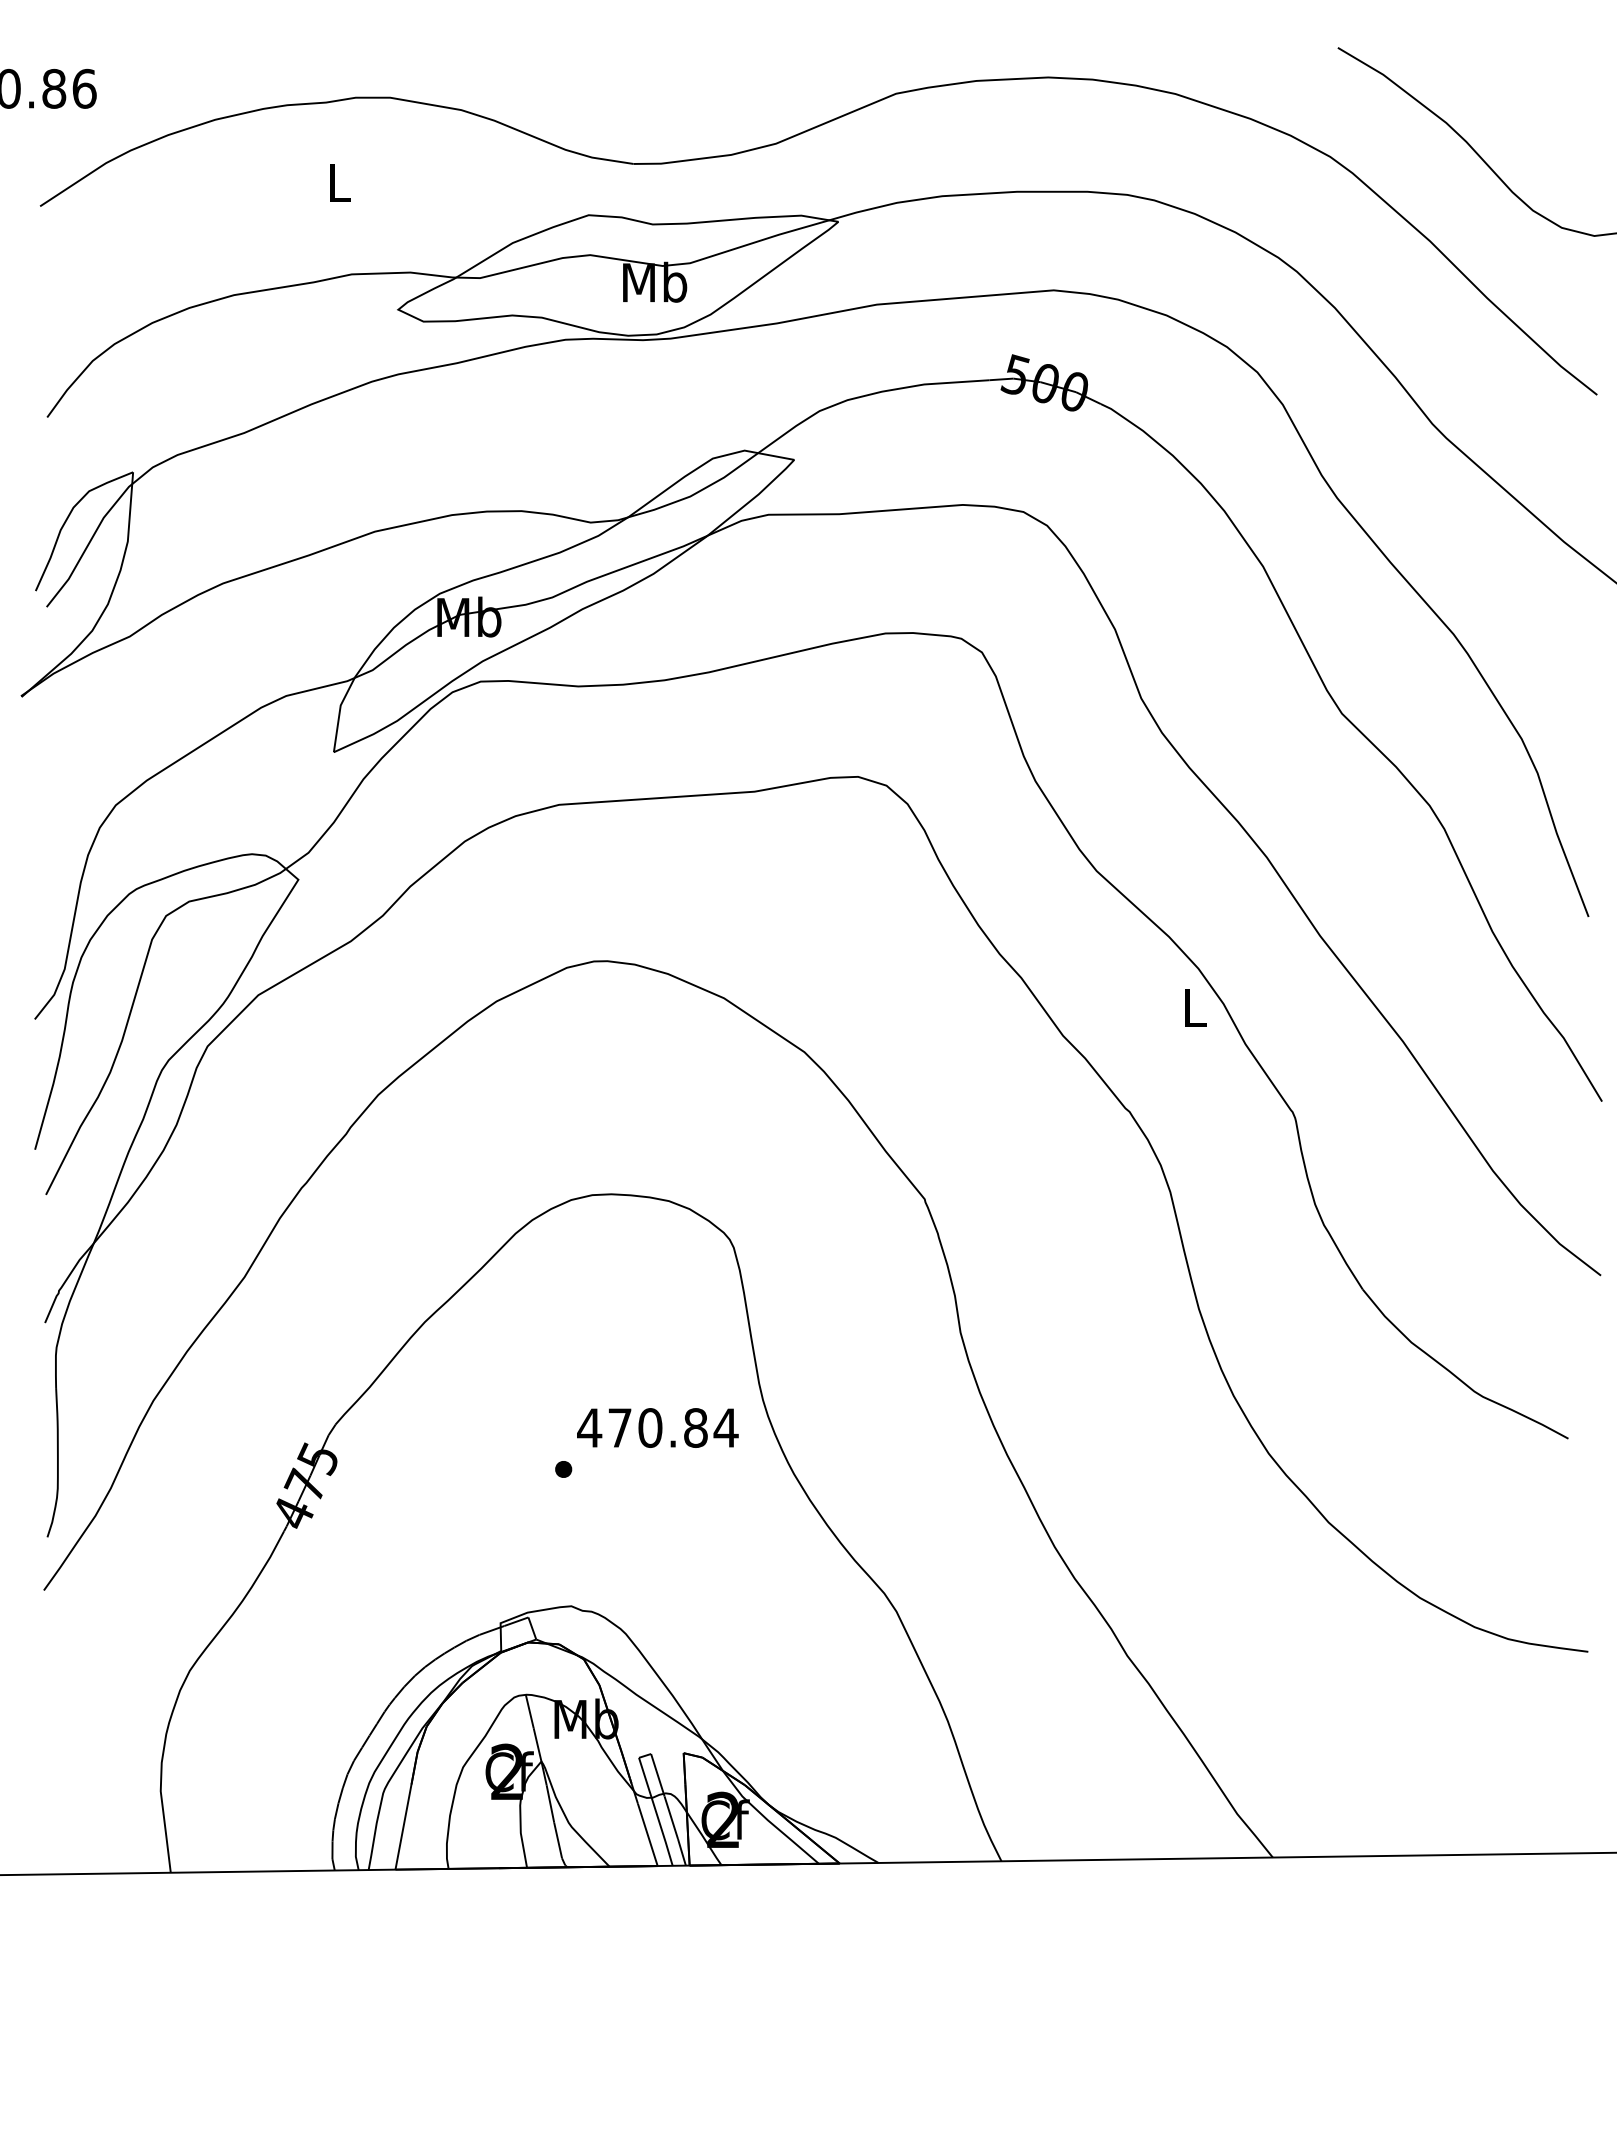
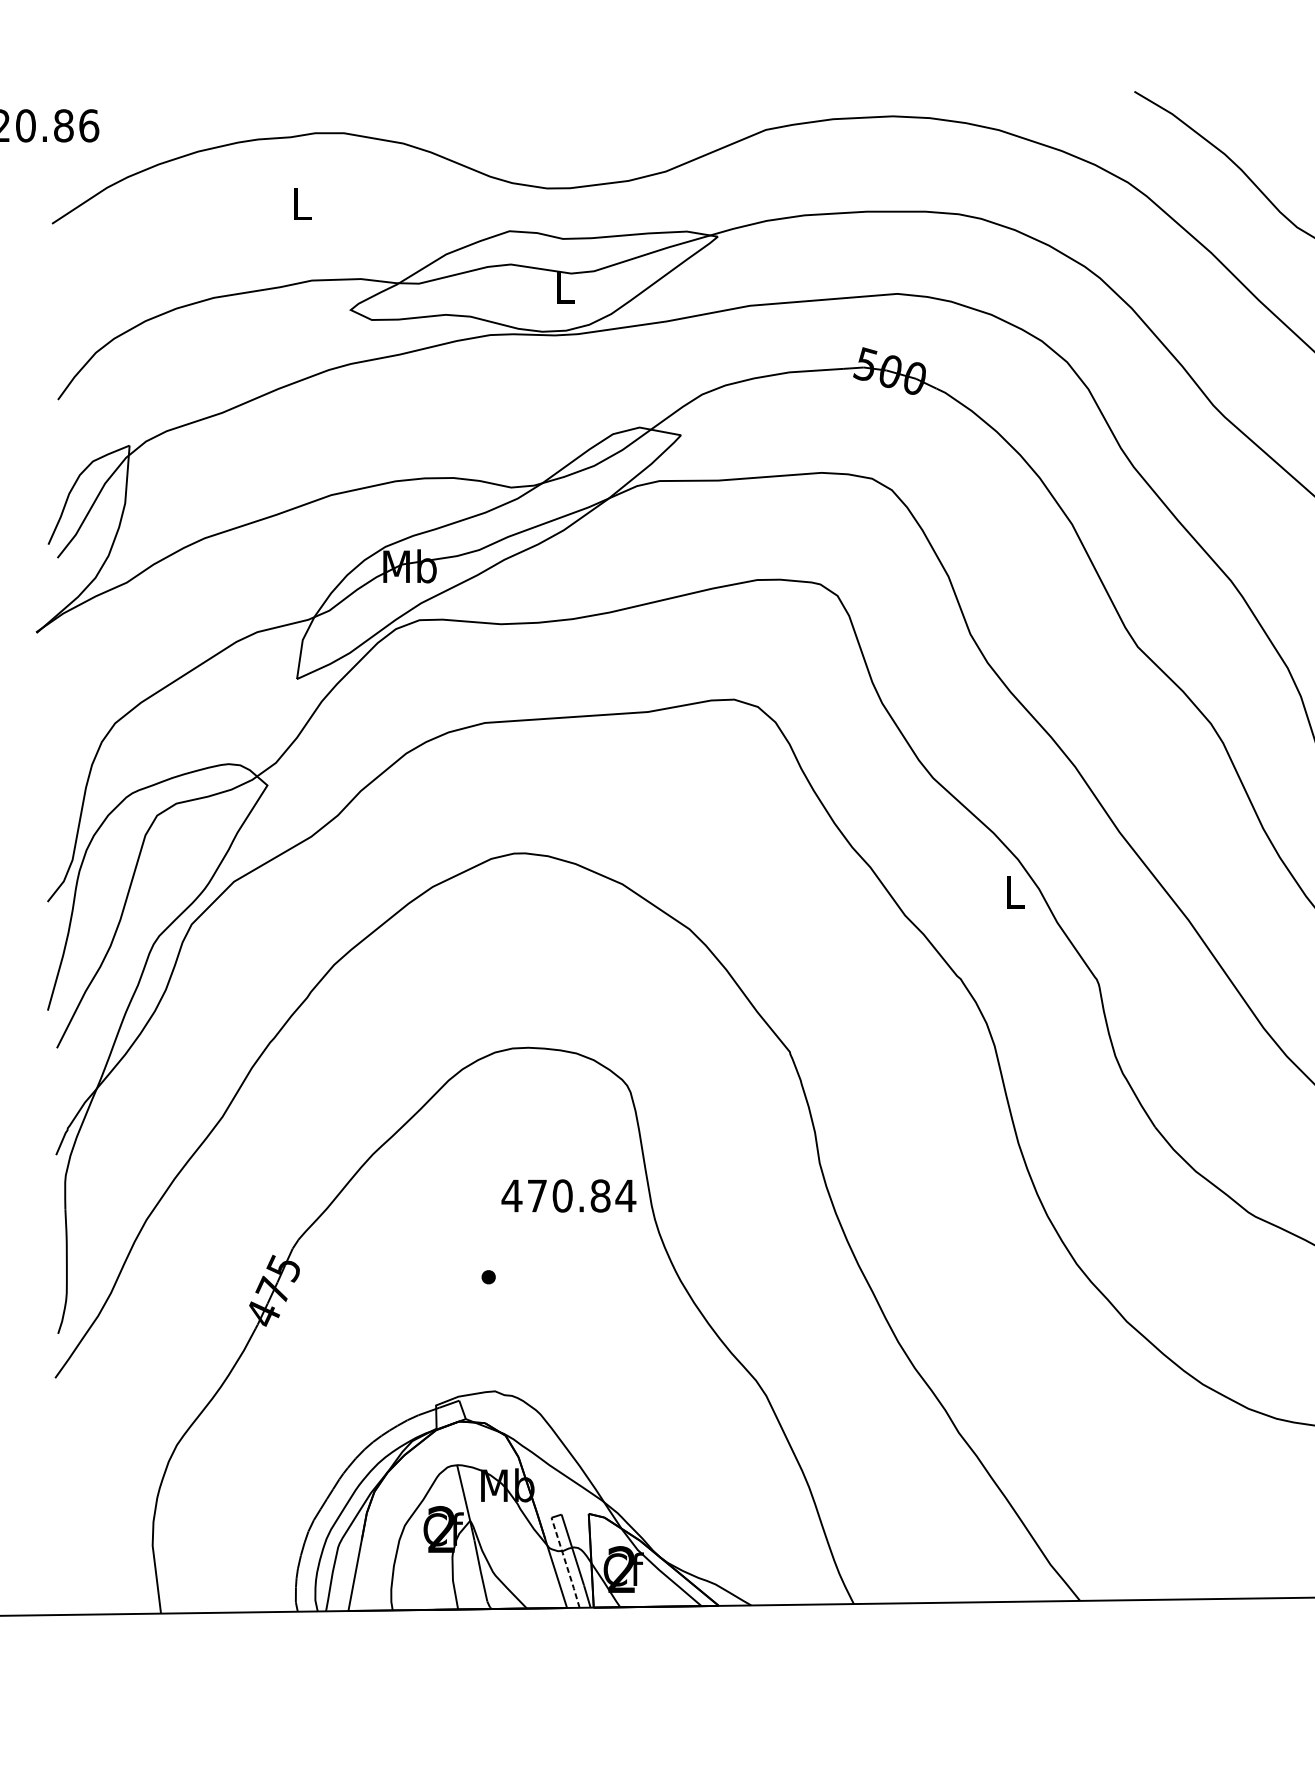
text: (655, 281) -> (565, 286), Mb -> L
text: (657, 1427) -> (568, 1195), moved
line: (656, 1811) -> (566, 1562), solid -> dashed

